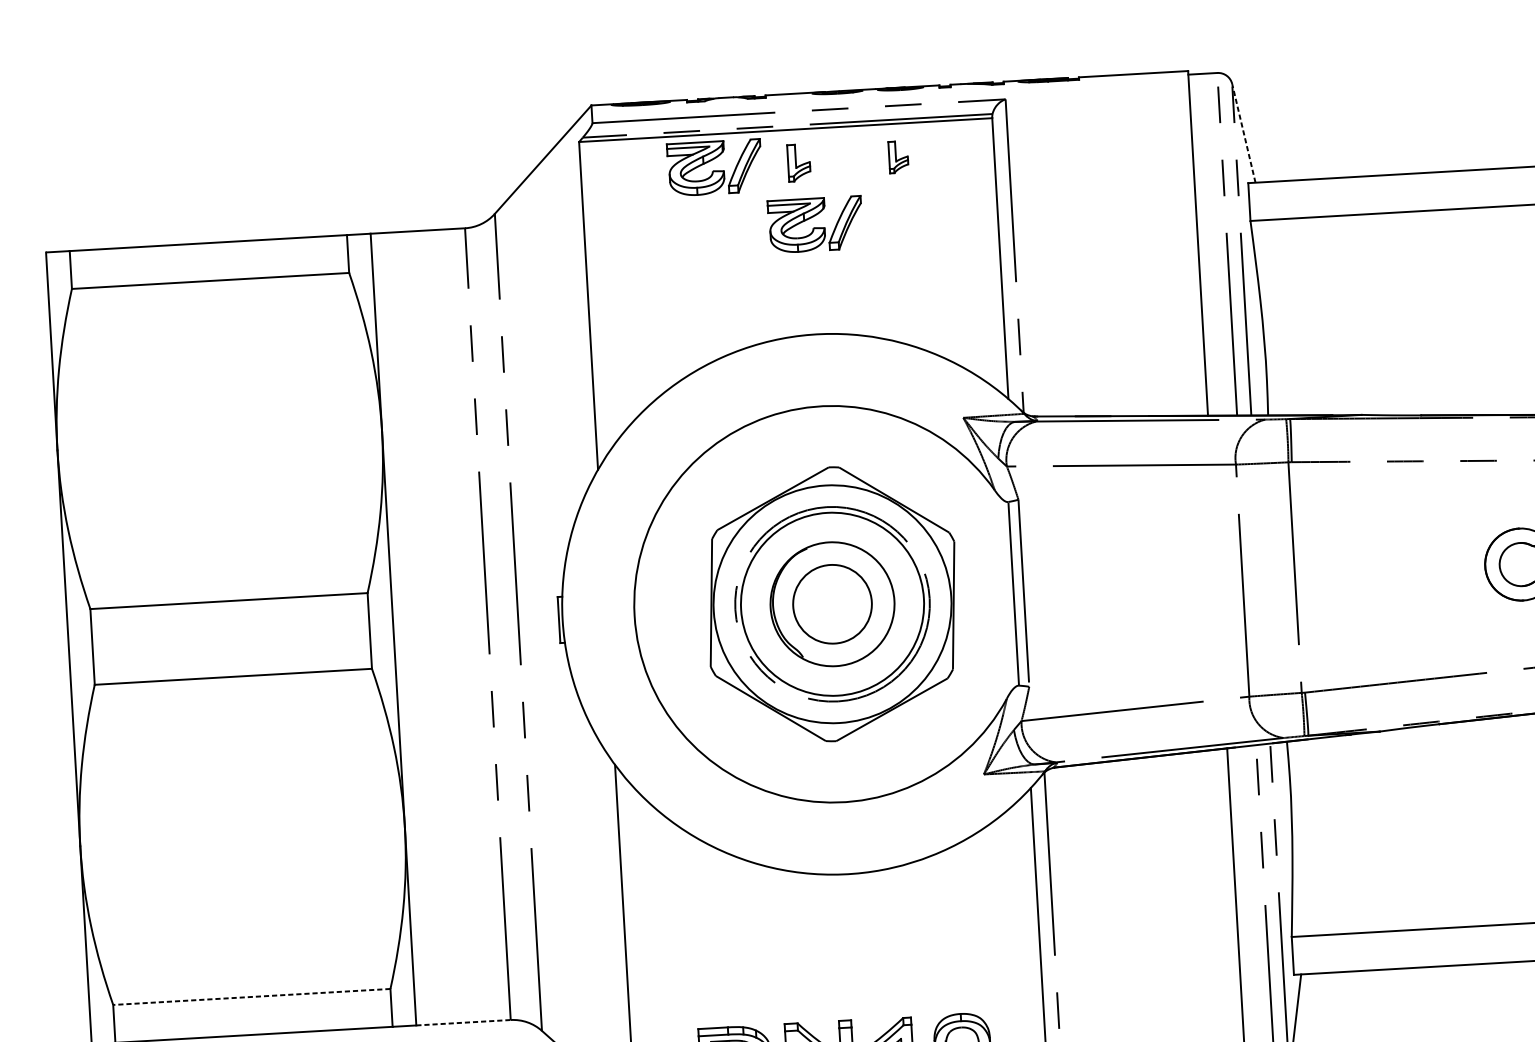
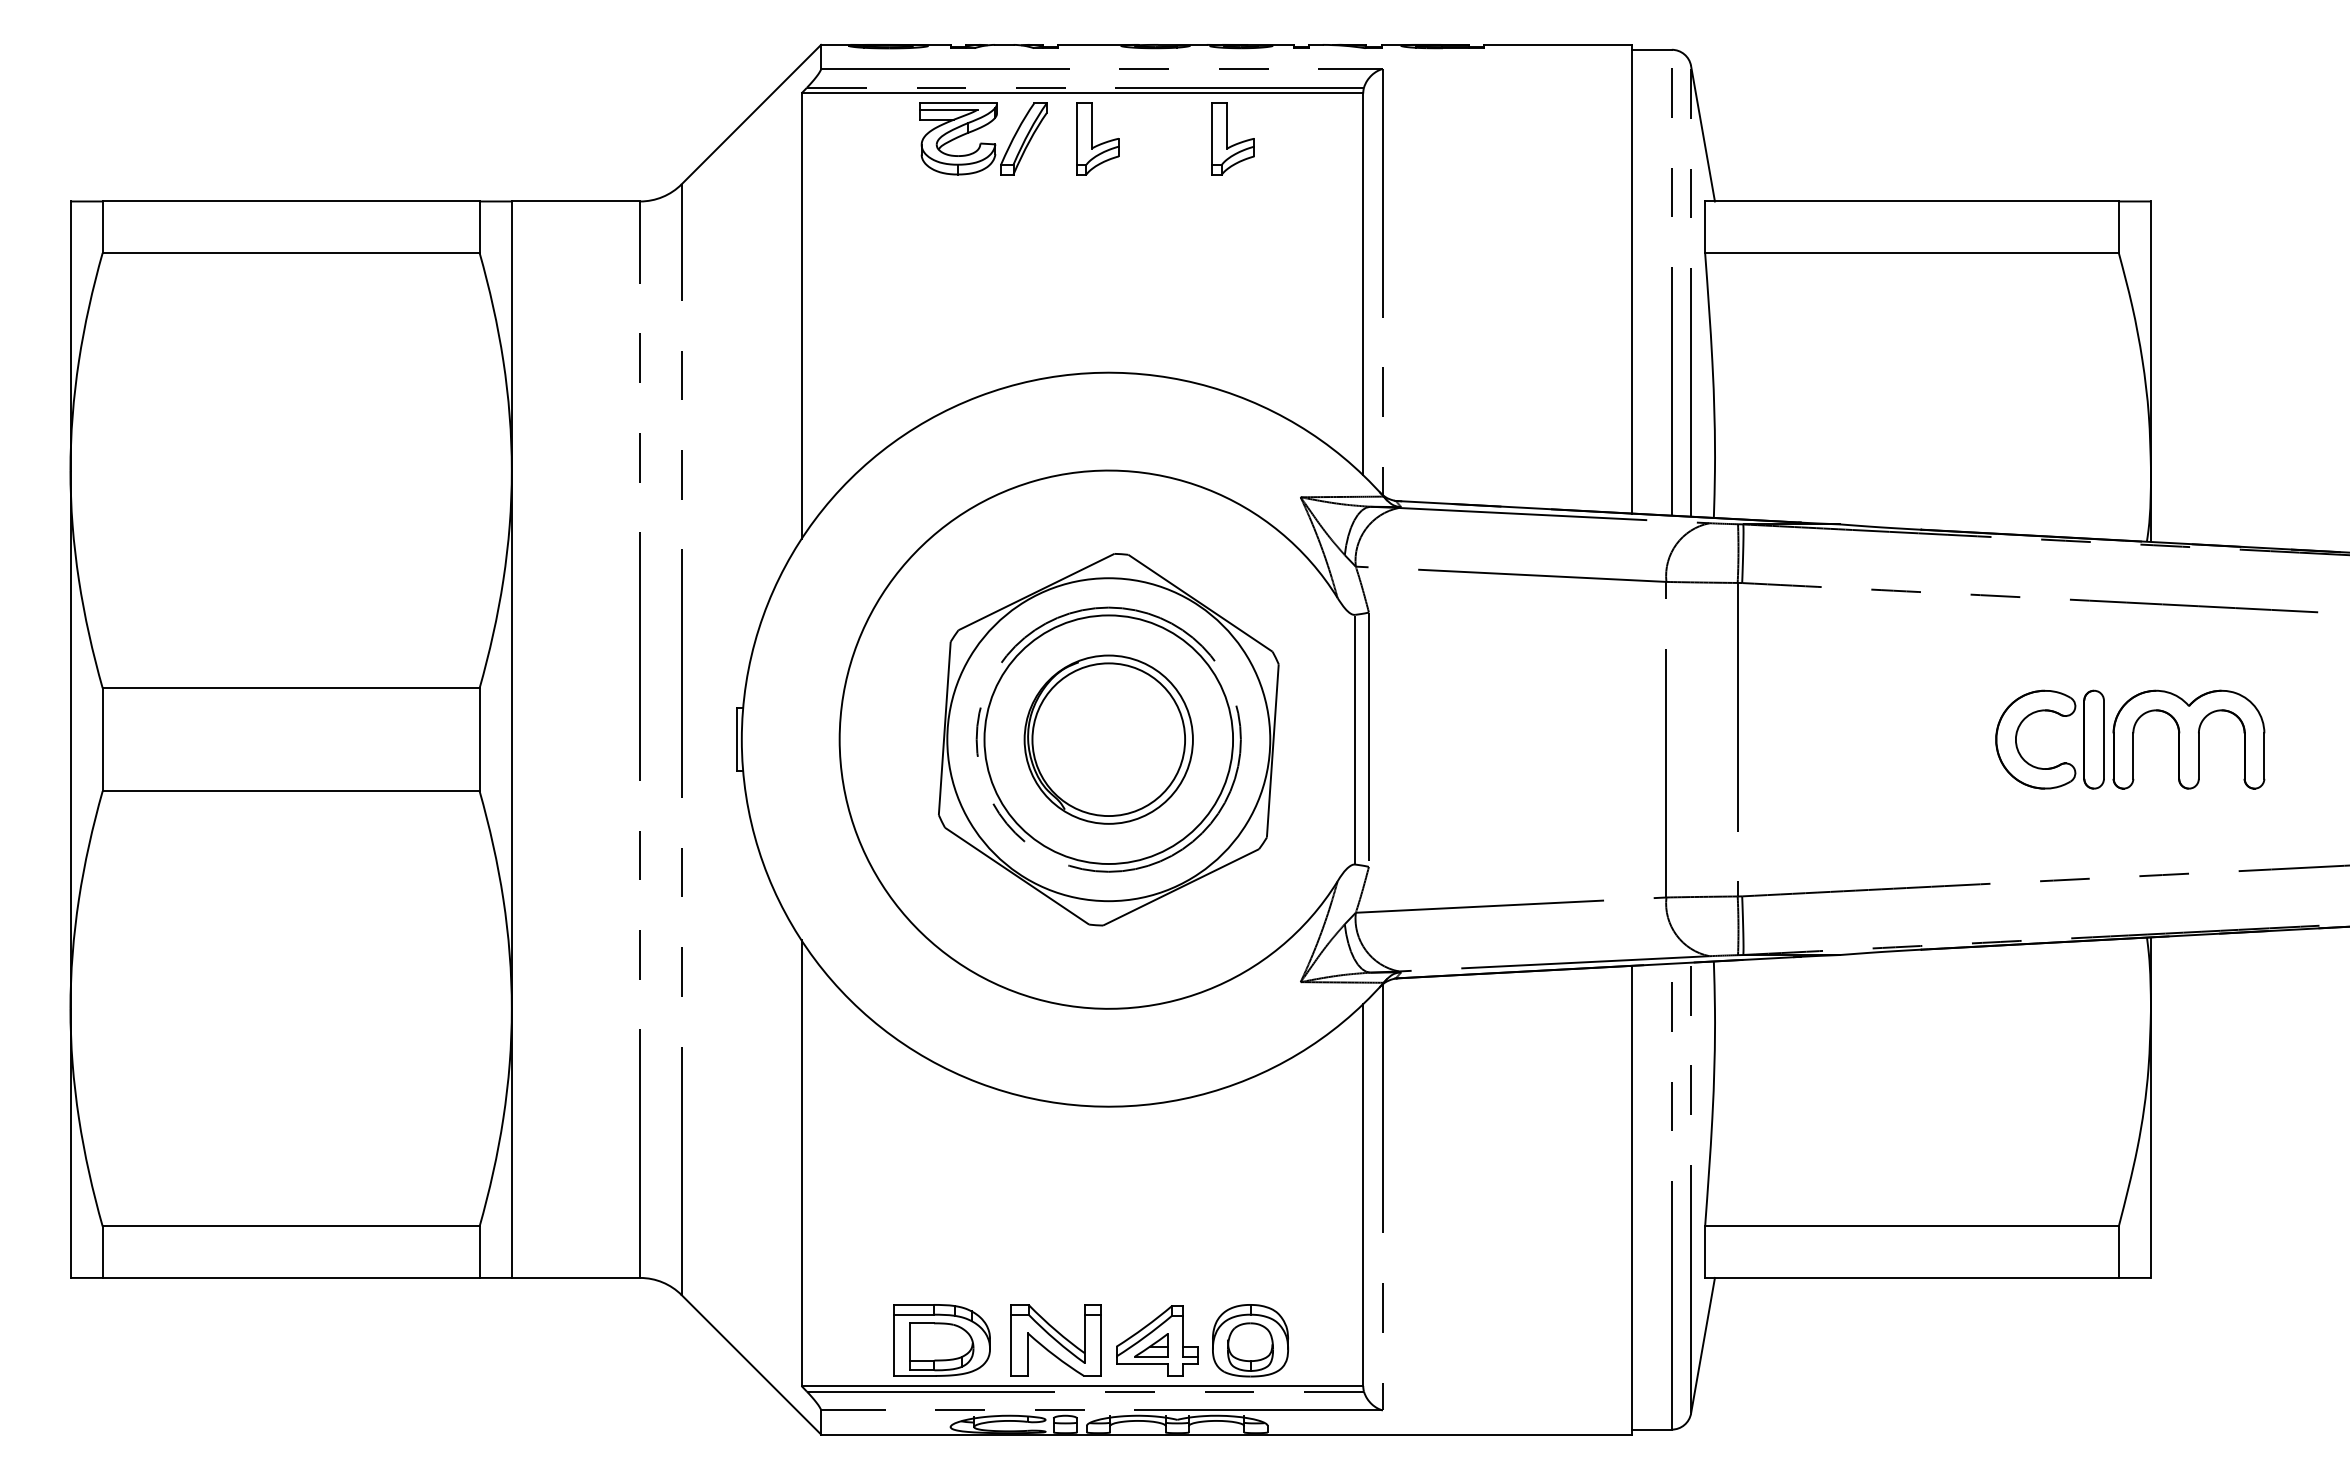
line: (1244, 133) -> (1703, 133), dashed -> solid
part: (898, 156) -> (1232, 138), size x1.67
part: (798, 162) -> (1097, 138), size x1.43
part: (815, 224) -> (1115, 223), removed
circle: (832, 604) -> (1108, 739), size x1.43
line: (251, 997) -> (290, 1226), dashed -> solid
line: (463, 1022) -> (576, 1277), dashed -> solid

